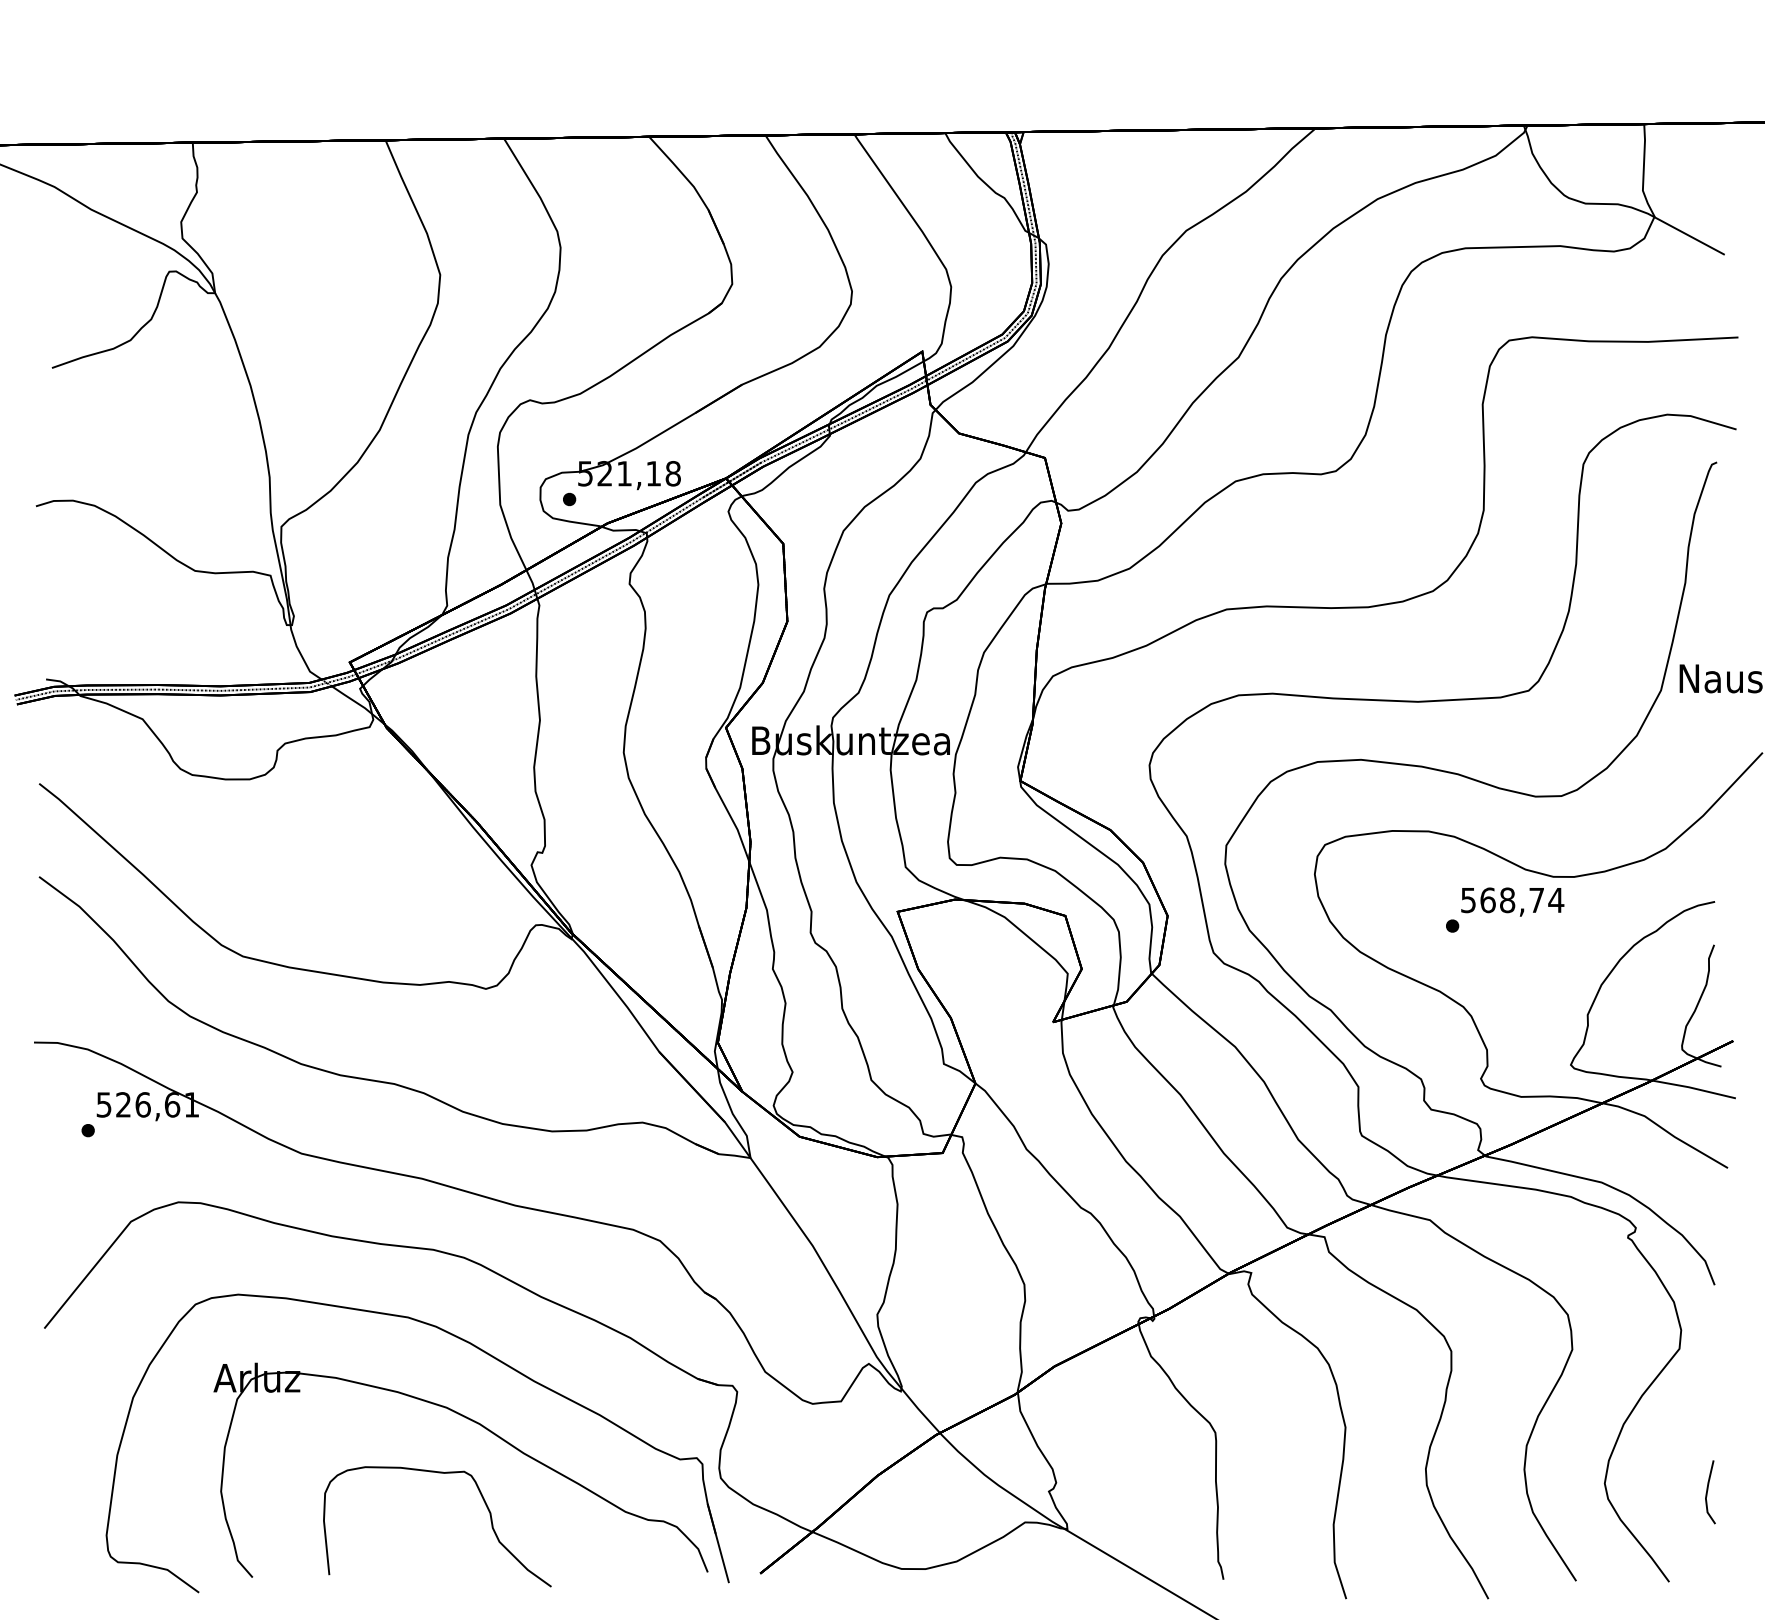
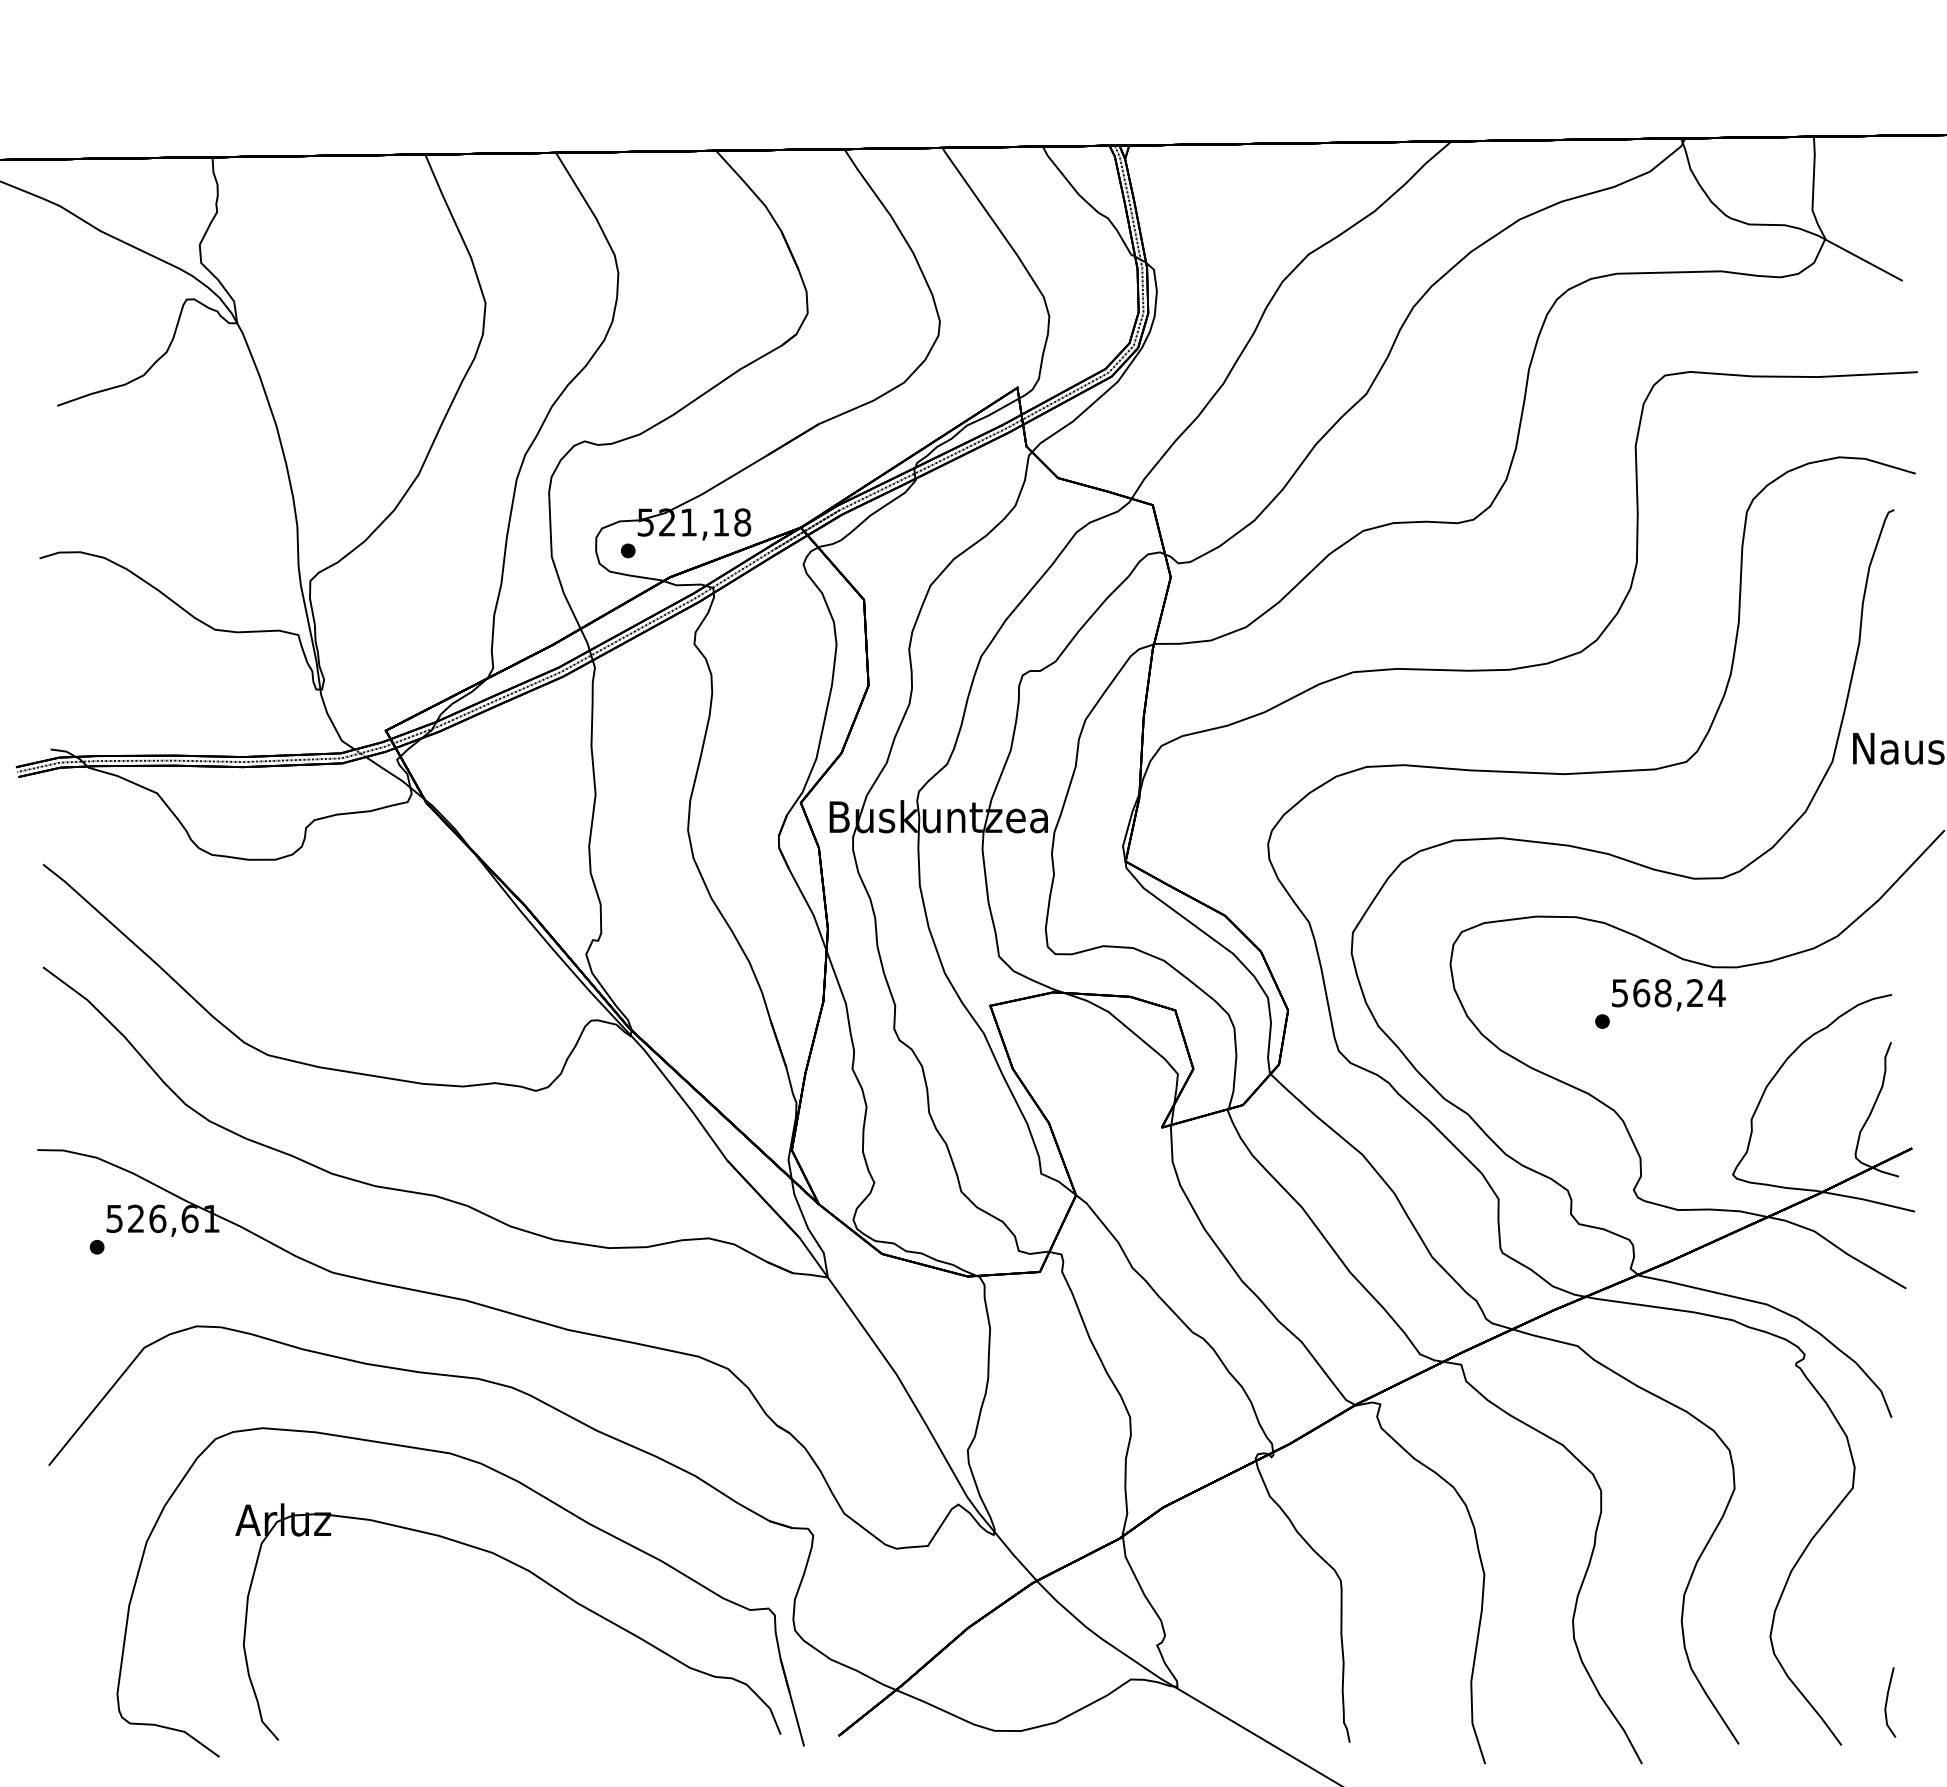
text: (1536, 899) -> (1695, 992), 568,74 -> 568,24
line: (1708, 1490) -> (1888, 1700), moved
curve: (484, 1503) -> (534, 1658), removed

